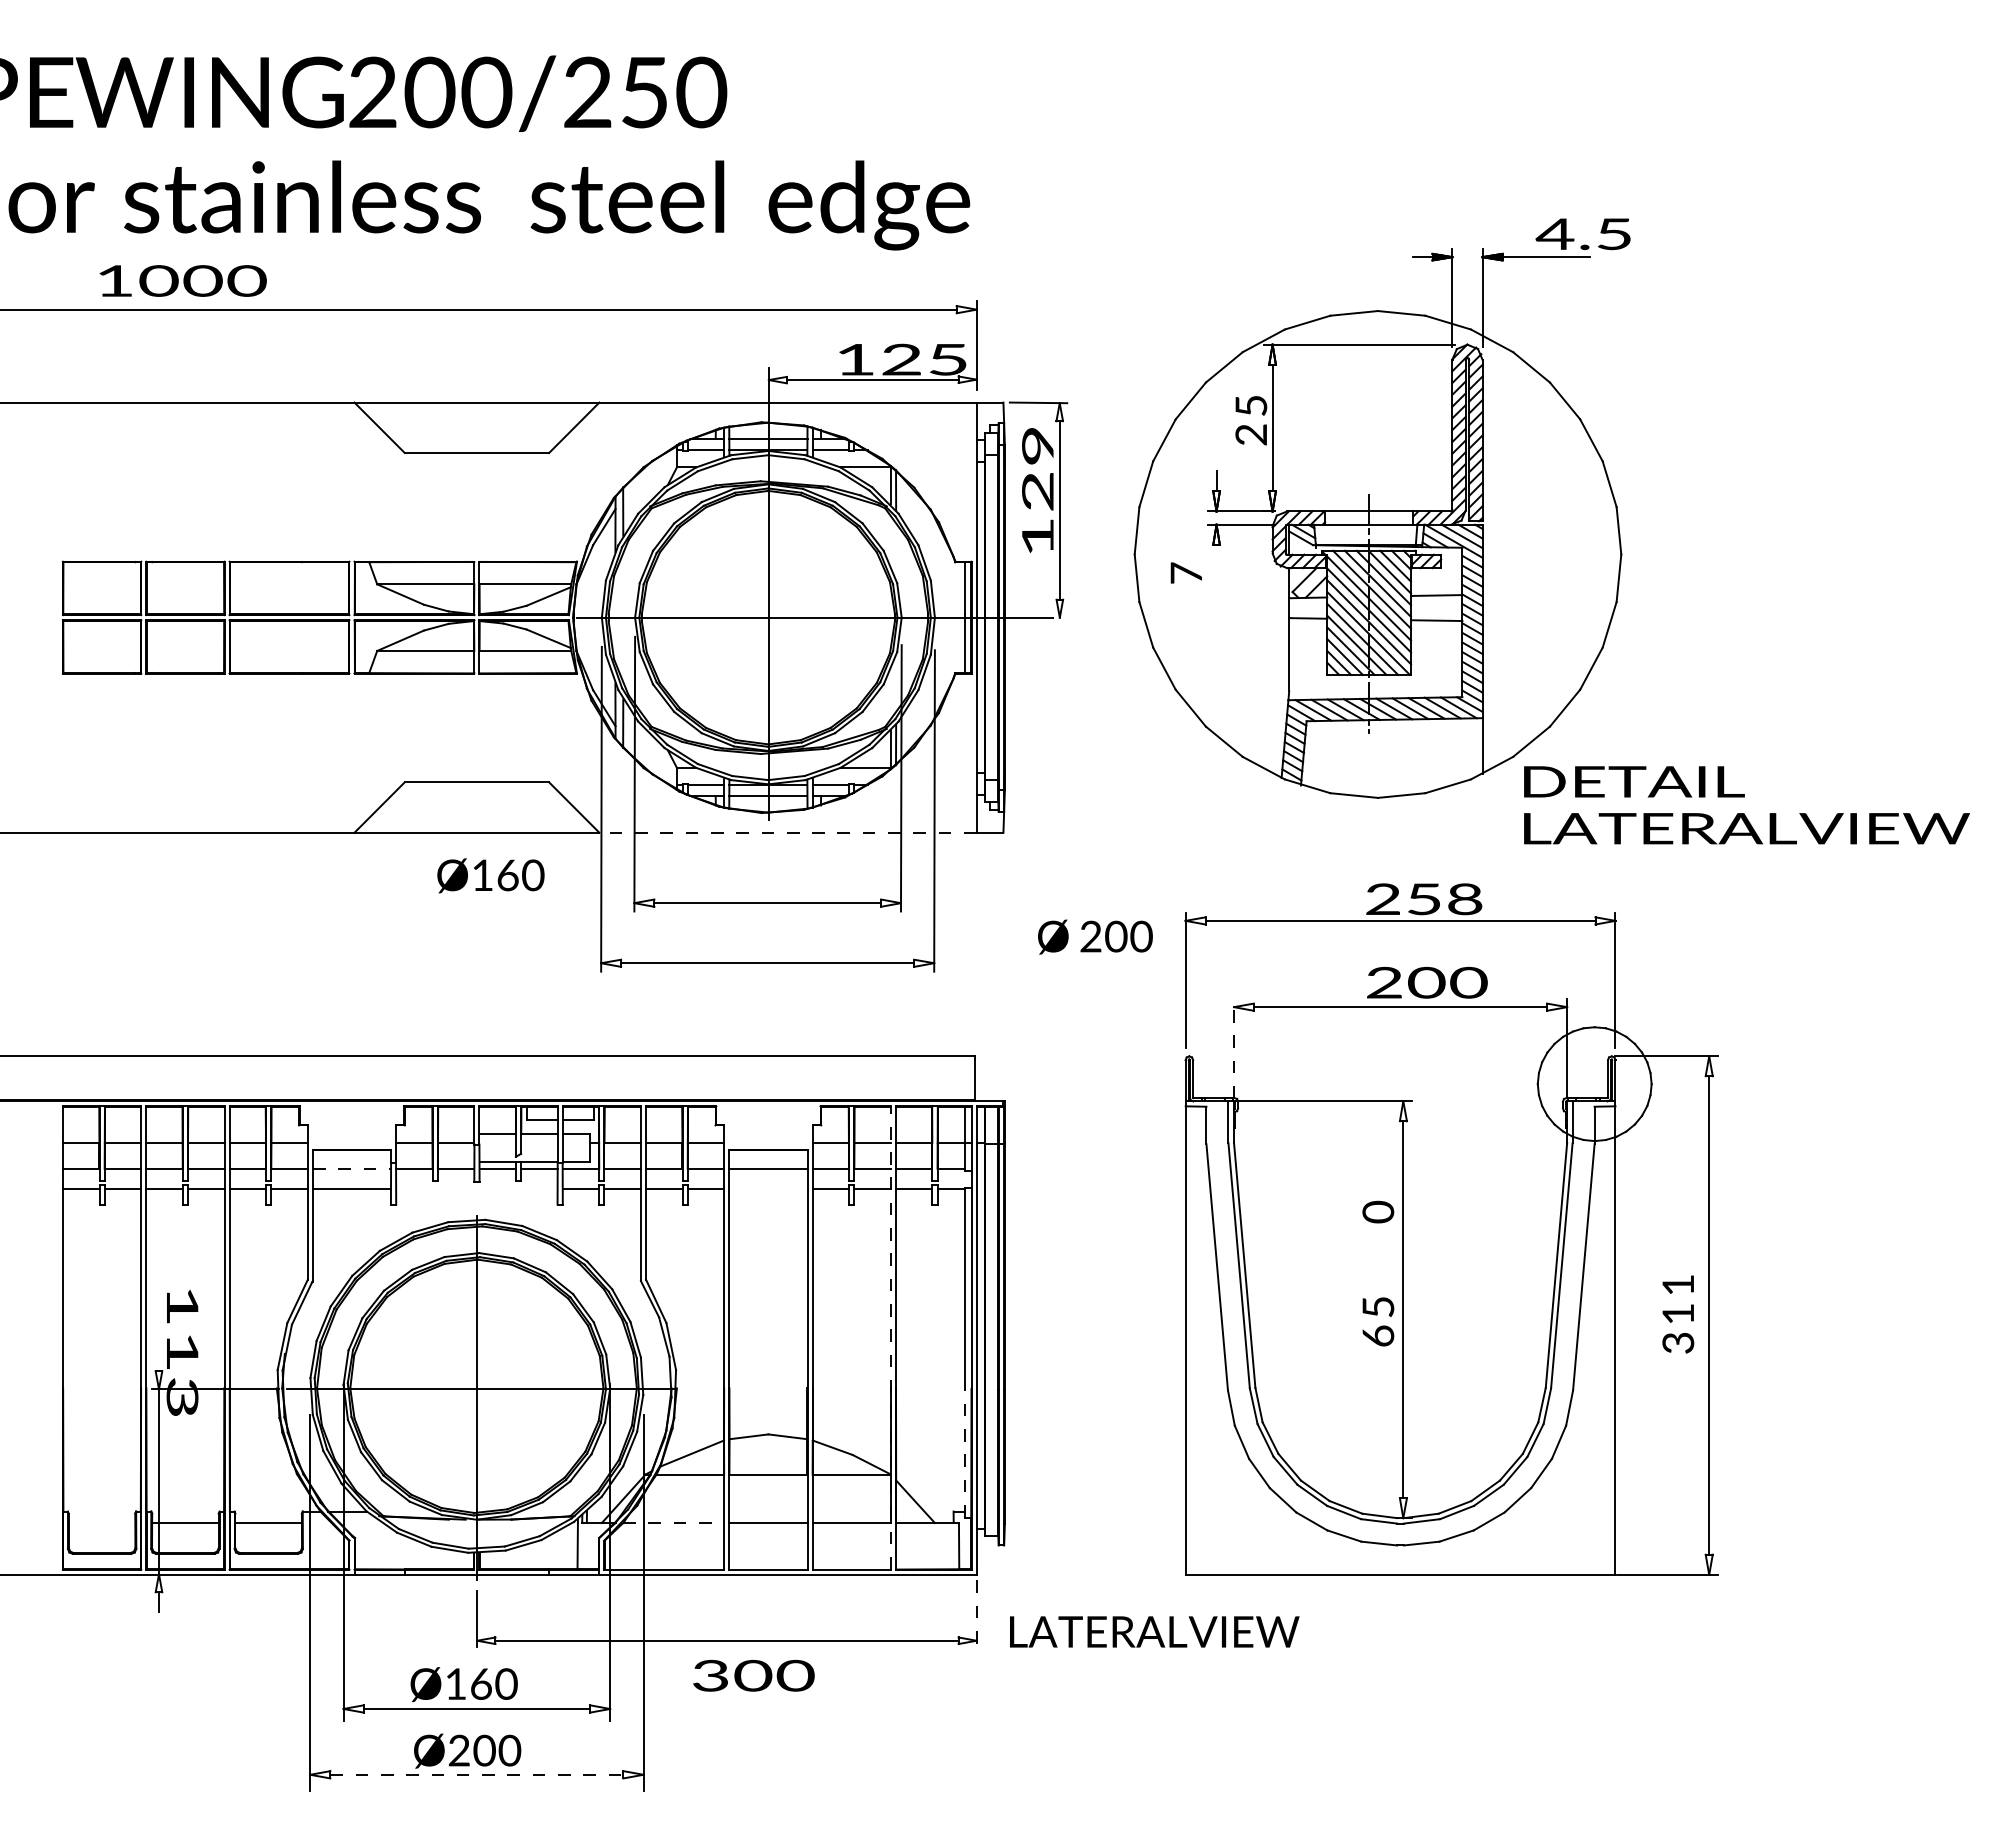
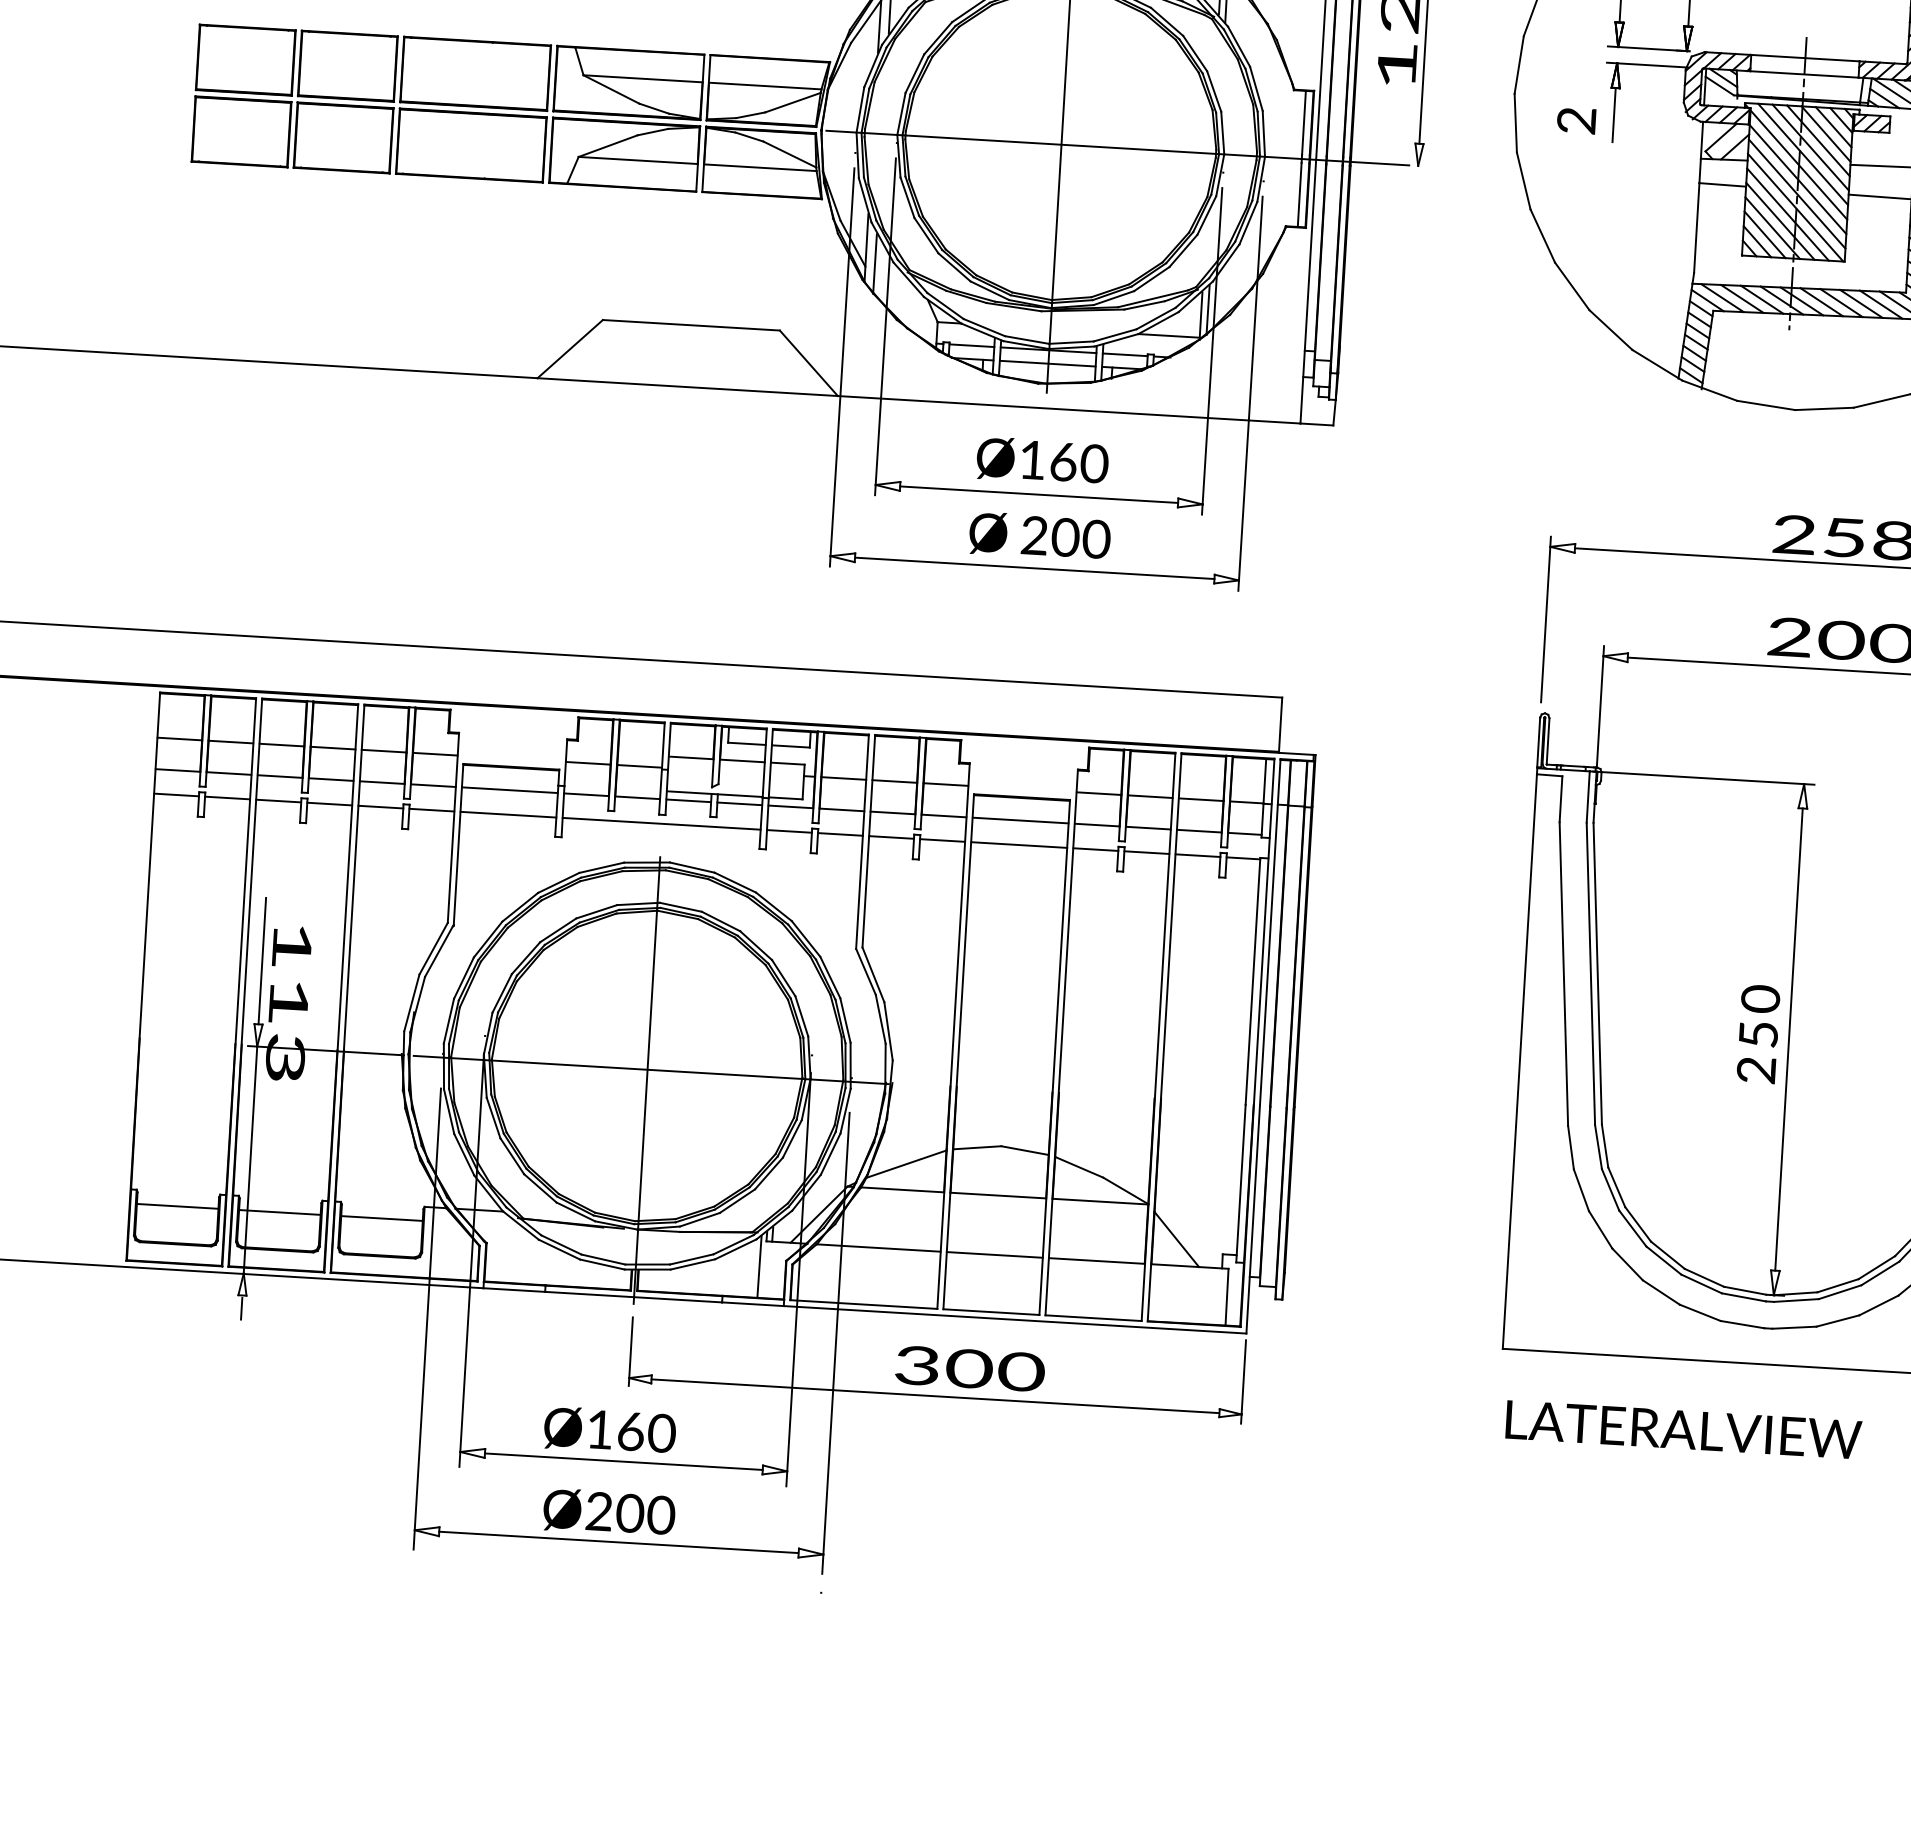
line: (1216, 566) -> (1614, 114), added
text: (1185, 572) -> (1575, 119), 7 -> 2
line: (788, 832) -> (1069, 409), dashed -> solid
text: (490, 875) -> (1042, 460), moved
text: (1095, 936) -> (1040, 535), moved
line: (1234, 1048) -> (1601, 706), dashed -> solid
line: (351, 1168) -> (509, 789), dashed -> solid
line: (476, 1188) -> (661, 823), added
line: (768, 1188) -> (1019, 844), added
text: (1378, 1211) -> (1760, 998), moved
line: (159, 1319) -> (262, 960), added
text: (1378, 1335) -> (1756, 1069), 6 -> 2
line: (890, 1338) -> (1158, 1037), dashed -> solid
line: (964, 1452) -> (1240, 1182), dashed -> solid
line: (101, 1523) -> (176, 1206), added
line: (673, 1523) -> (878, 1248), dashed -> solid
line: (976, 1614) -> (1243, 1382), dashed -> solid
text: (1154, 1631) -> (1683, 1429), moved
text: (753, 1675) -> (969, 1368), moved
line: (476, 1774) -> (618, 1542), dashed -> solid

